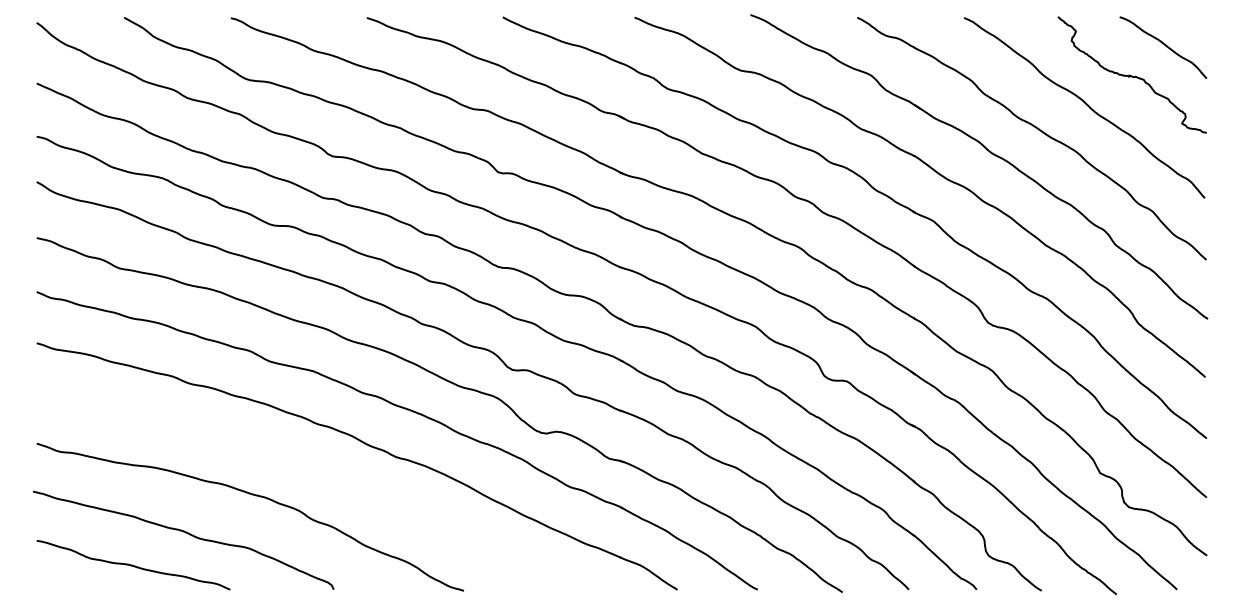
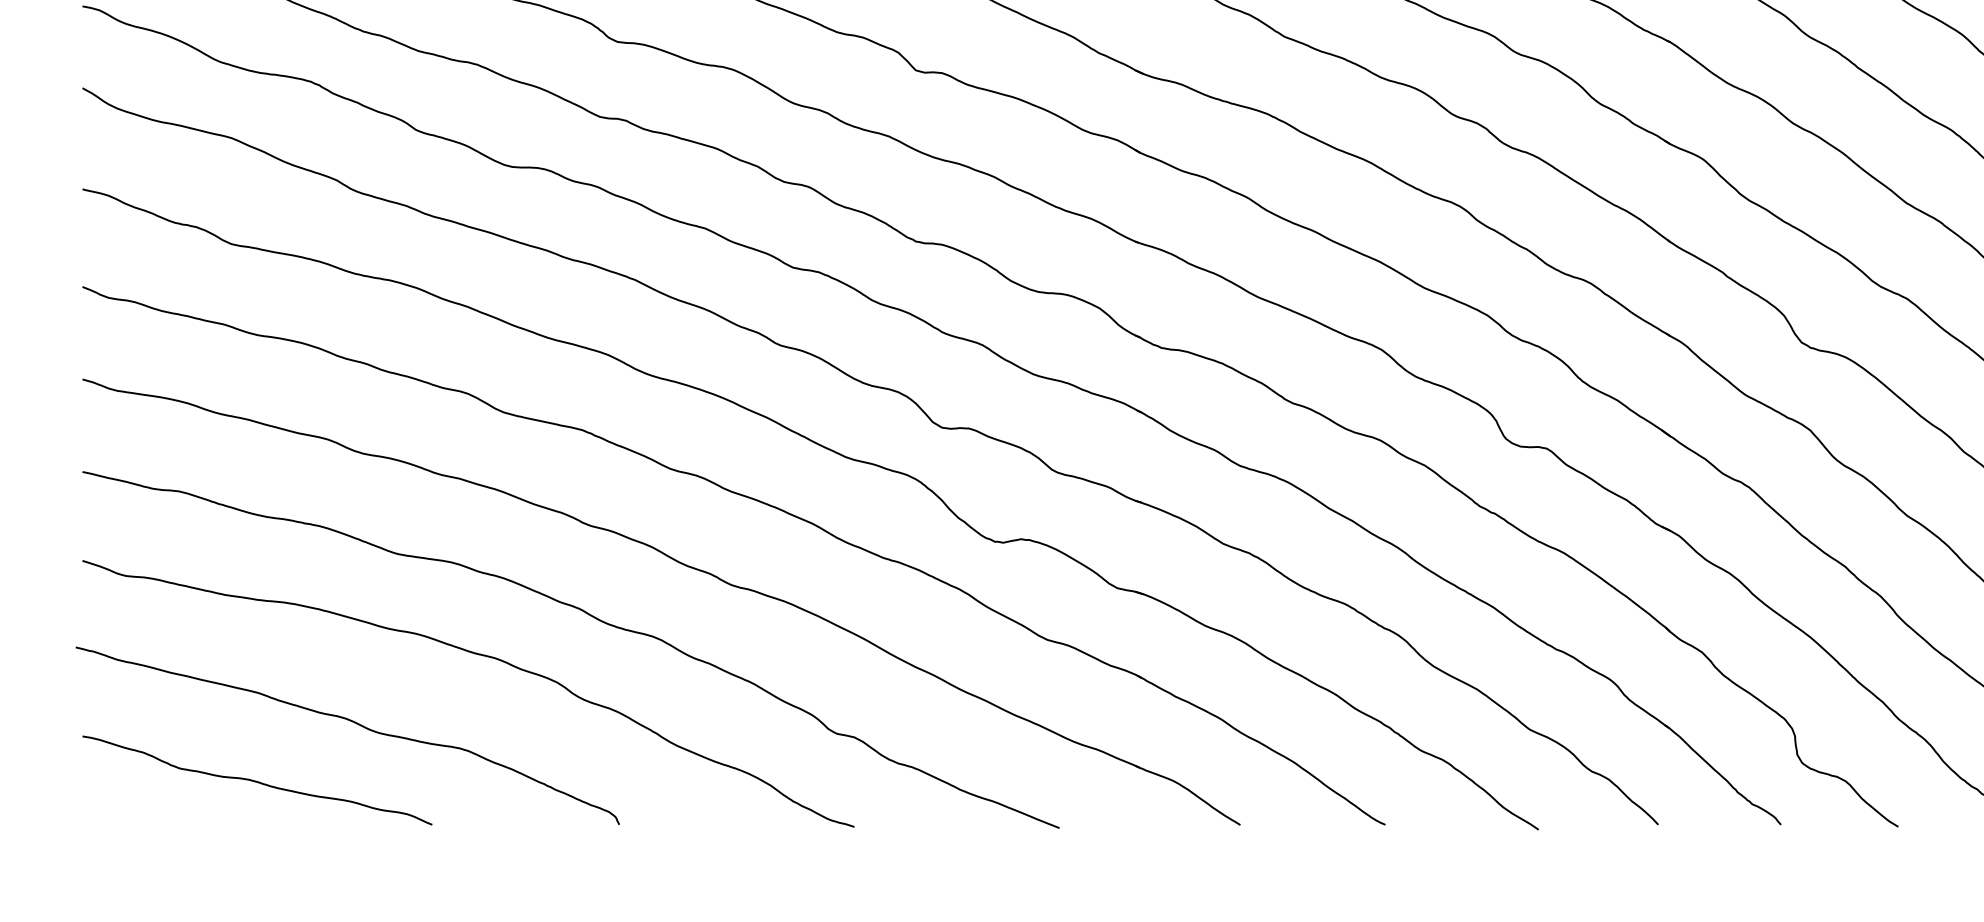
curve: (318, 475) -> (591, 618), added

